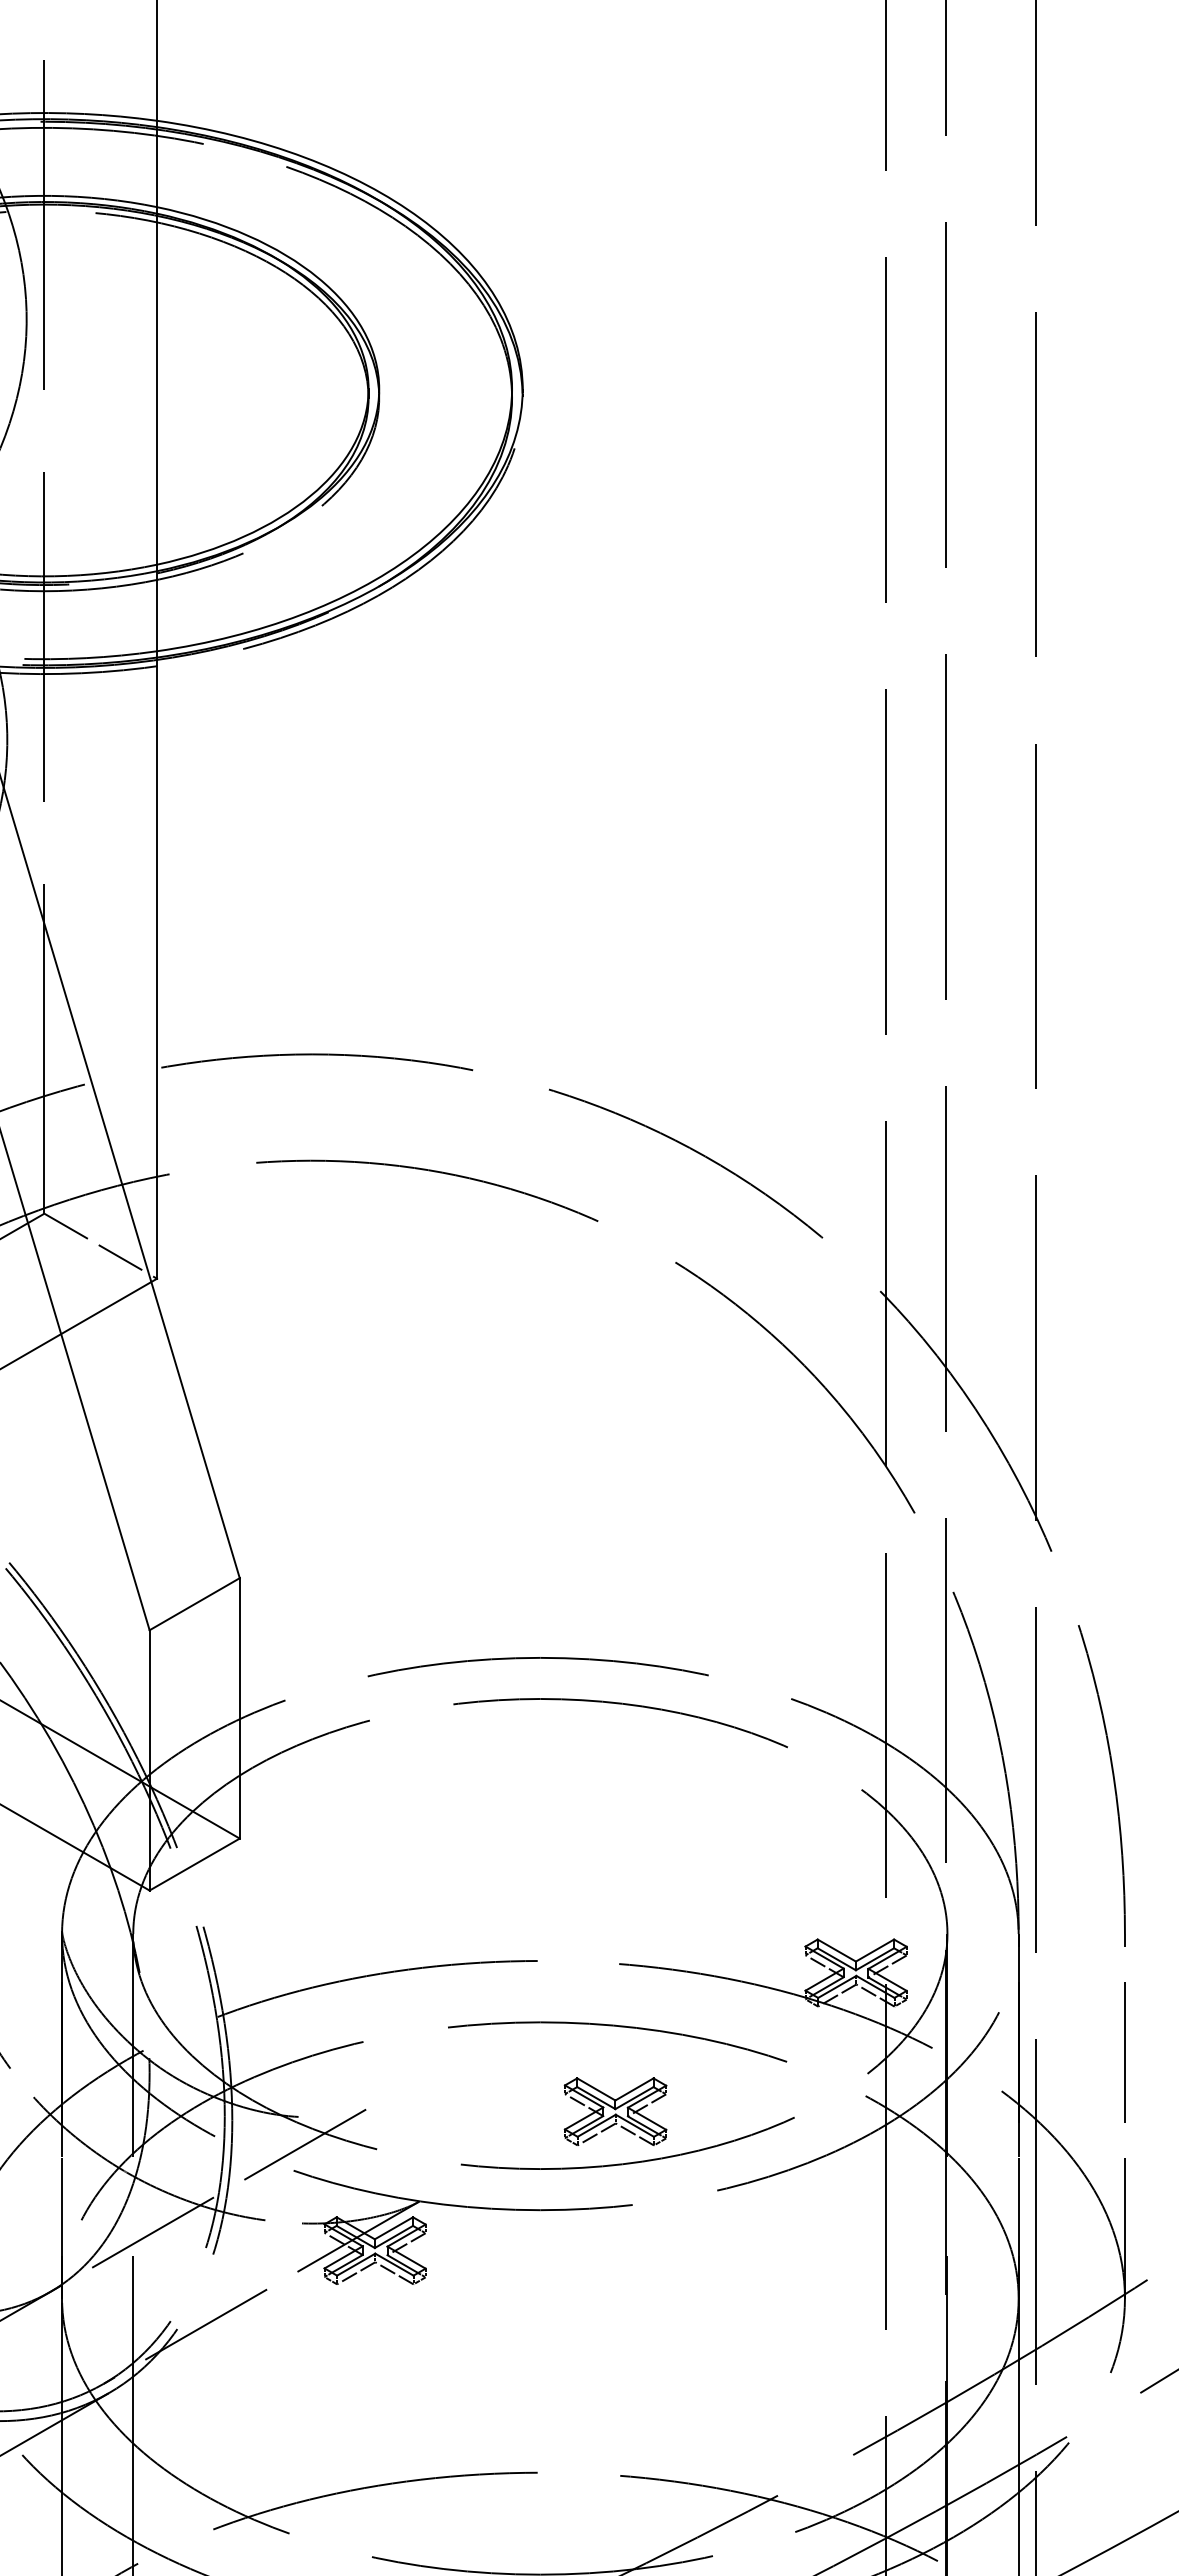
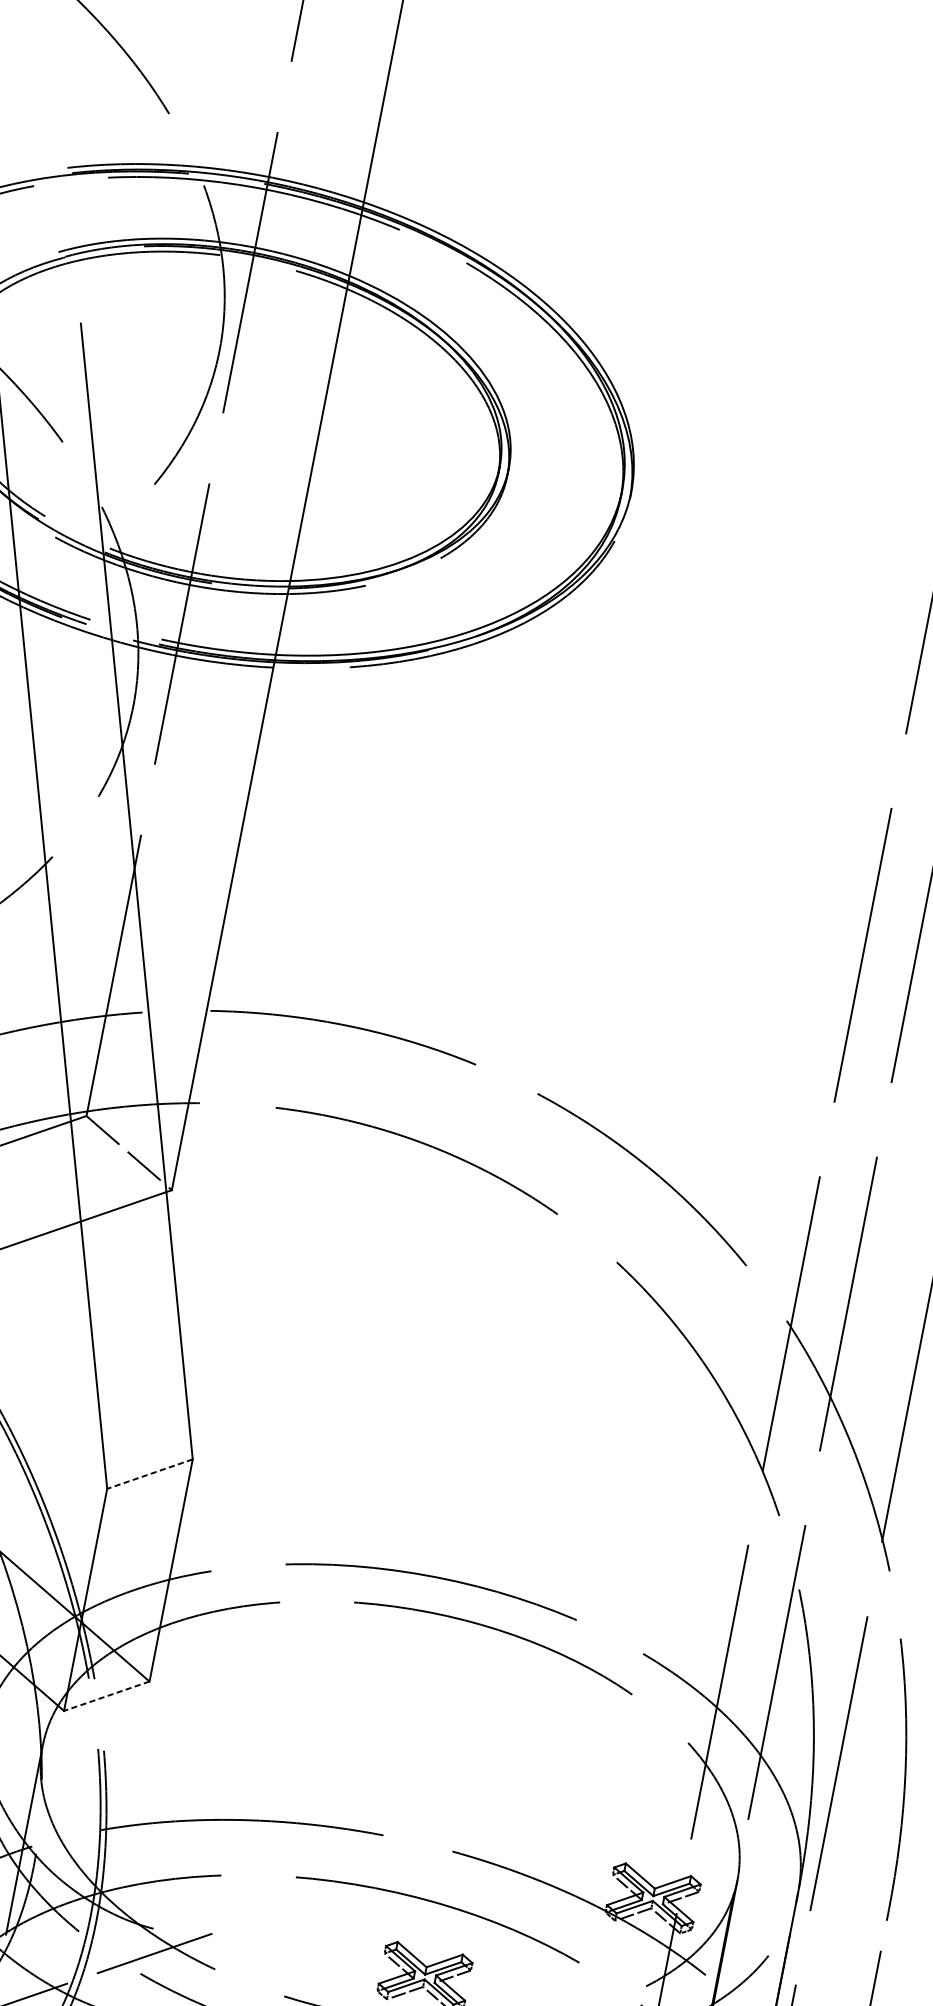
line: (194, 1604) -> (149, 1474), solid -> dashed
line: (194, 1864) -> (106, 1696), solid -> dashed

